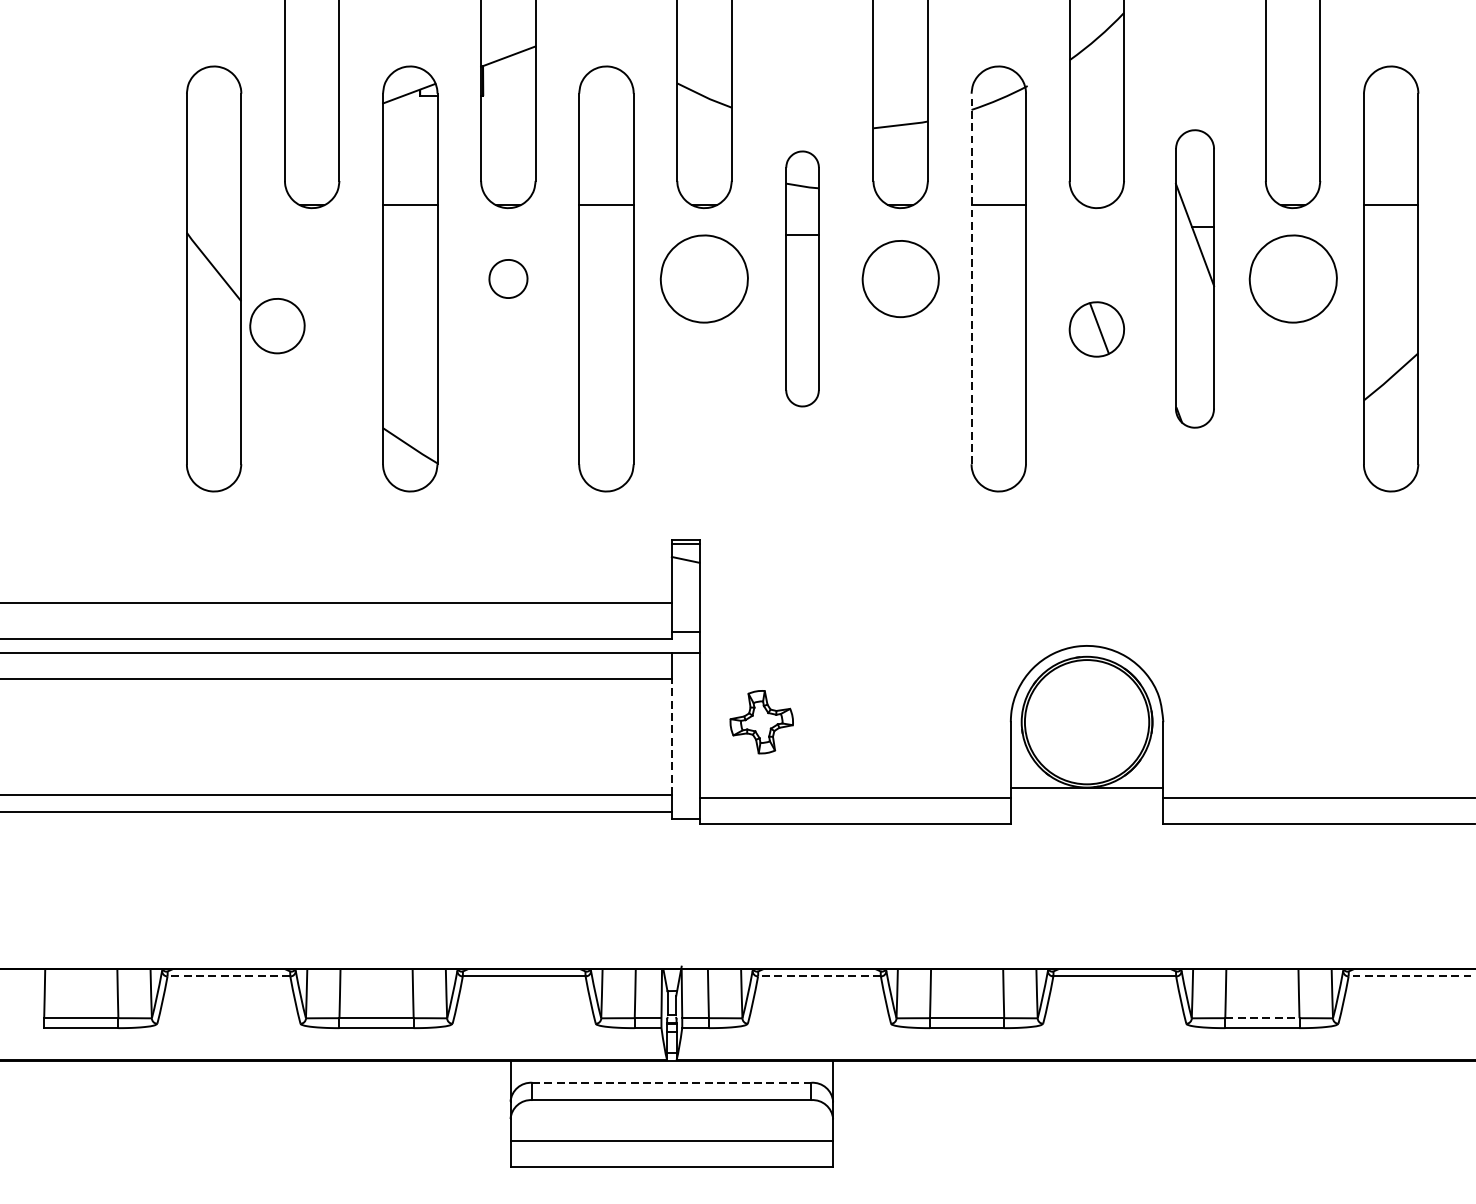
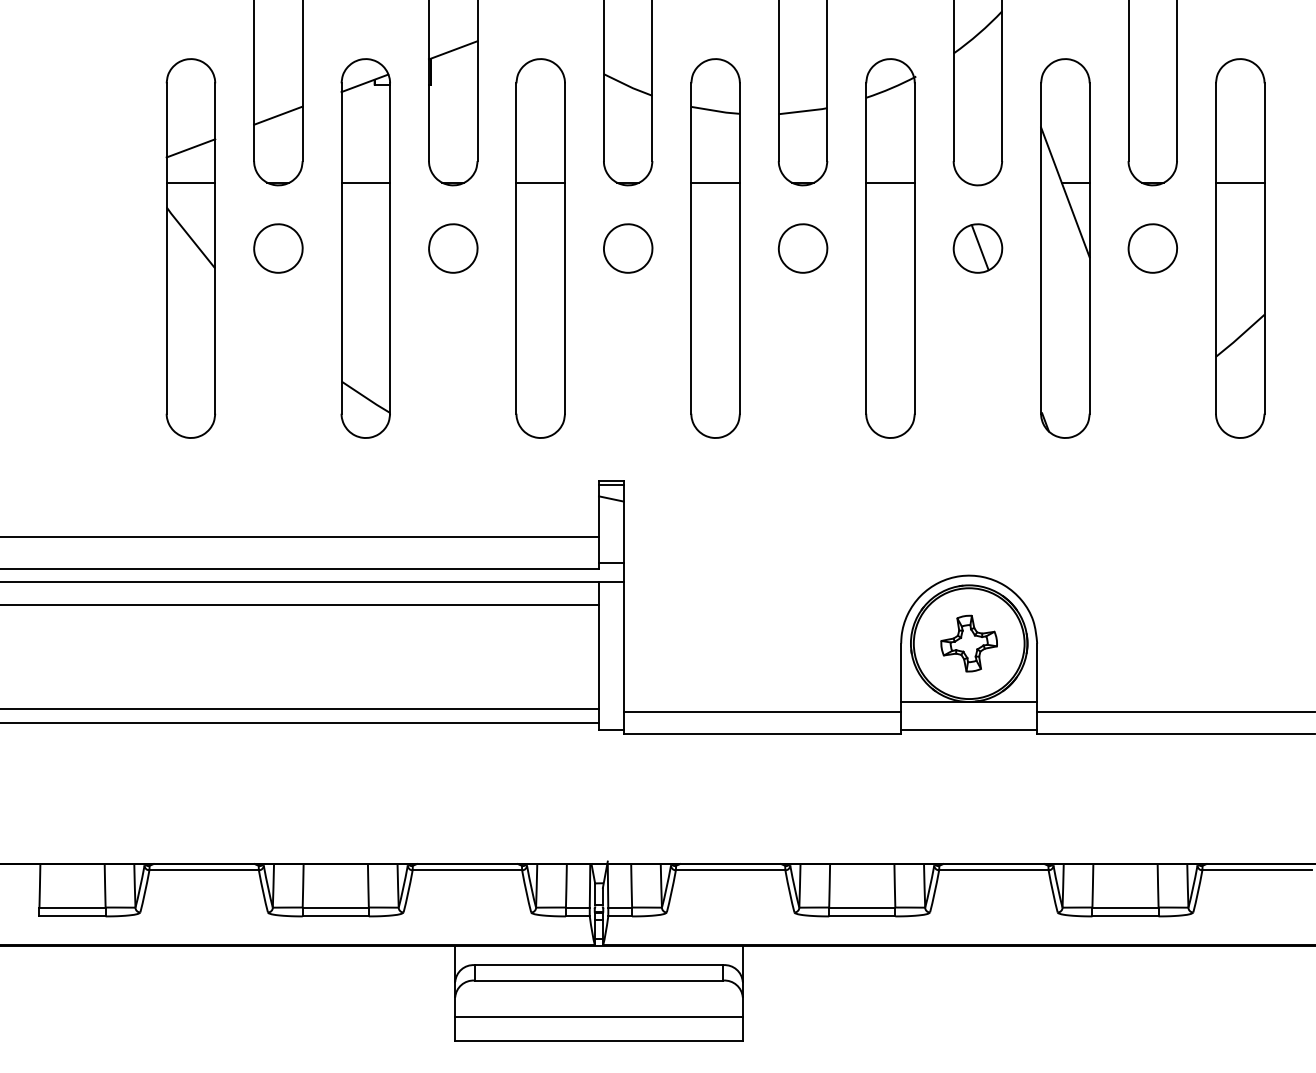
line: (312, 129) -> (278, 115), added
line: (213, 166) -> (190, 148), added
line: (213, 204) -> (190, 182), added
part: (508, 278) -> (453, 248), size x1.43
part: (704, 278) -> (628, 248), size x0.62
part: (802, 278) -> (715, 248), size x1.67
part: (900, 278) -> (802, 248), size x0.71
line: (971, 278) -> (866, 248), dashed -> solid
part: (1195, 278) -> (1065, 248), size x1.43
part: (1292, 278) -> (1152, 248), size x0.62
part: (277, 326) -> (278, 248), moved
part: (1096, 329) -> (977, 248), moved
part: (760, 722) -> (968, 643), moved
line: (672, 736) -> (599, 656), dashed -> solid
line: (1087, 818) -> (969, 729), added
line: (229, 976) -> (204, 870), dashed -> solid
line: (819, 976) -> (730, 870), dashed -> solid
line: (1410, 976) -> (1257, 870), dashed -> solid
line: (1263, 1018) -> (1126, 907), dashed -> solid
line: (671, 1083) -> (598, 965), dashed -> solid

